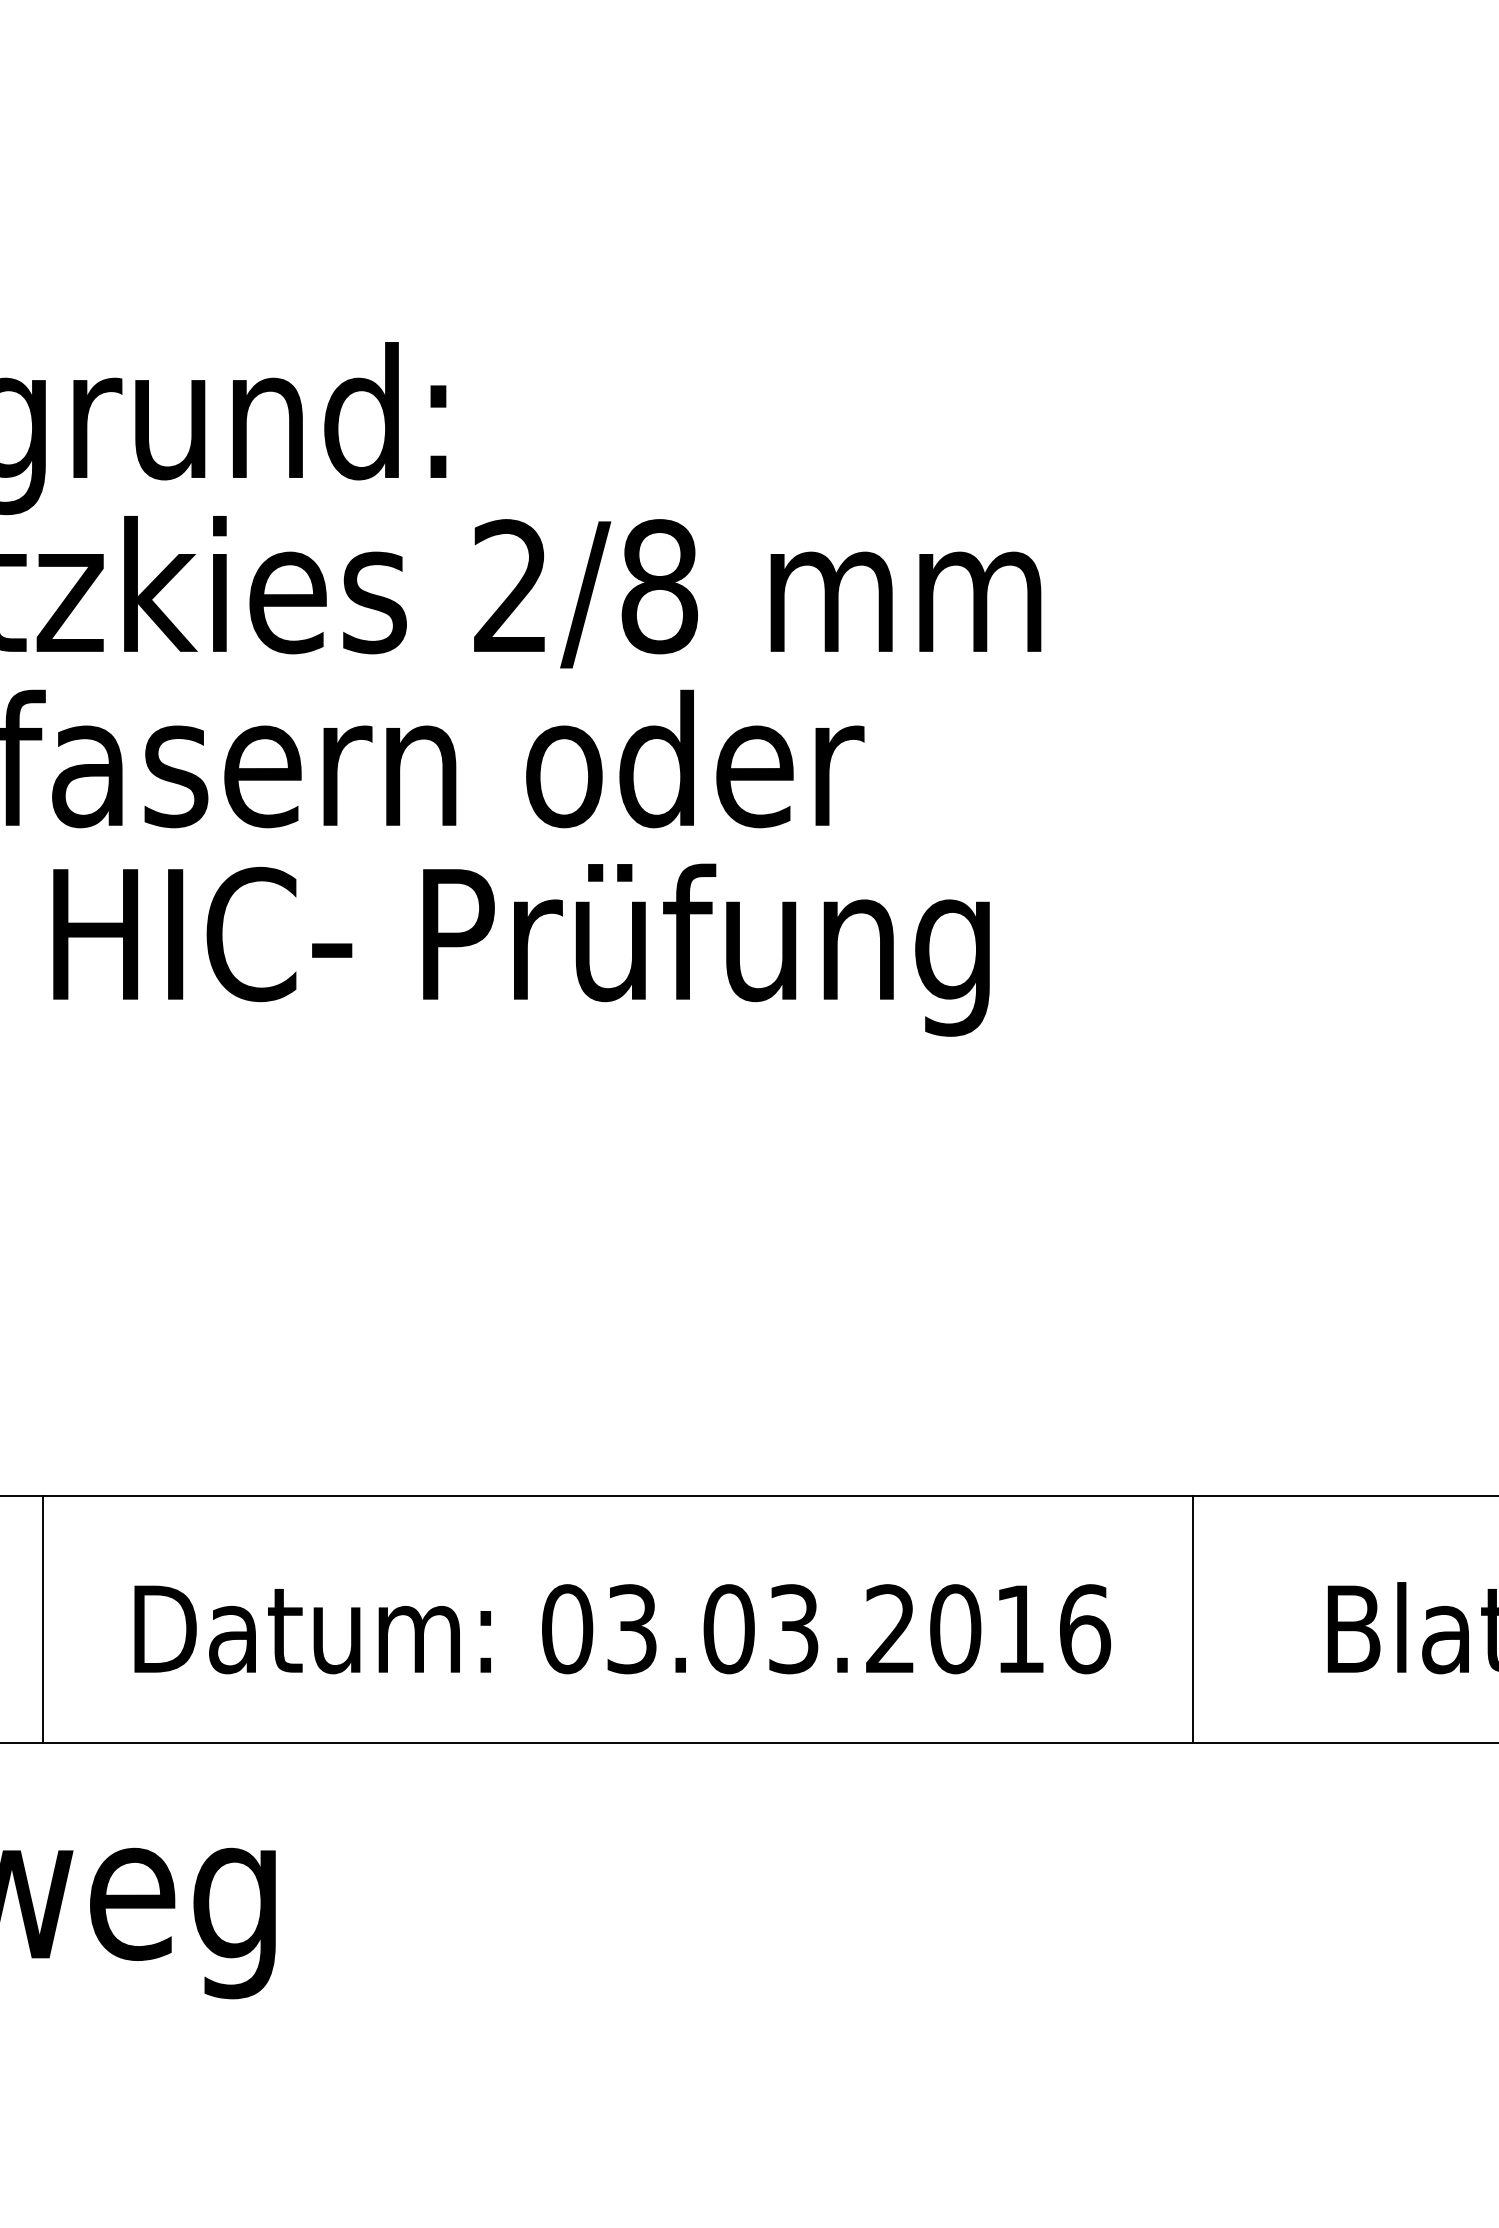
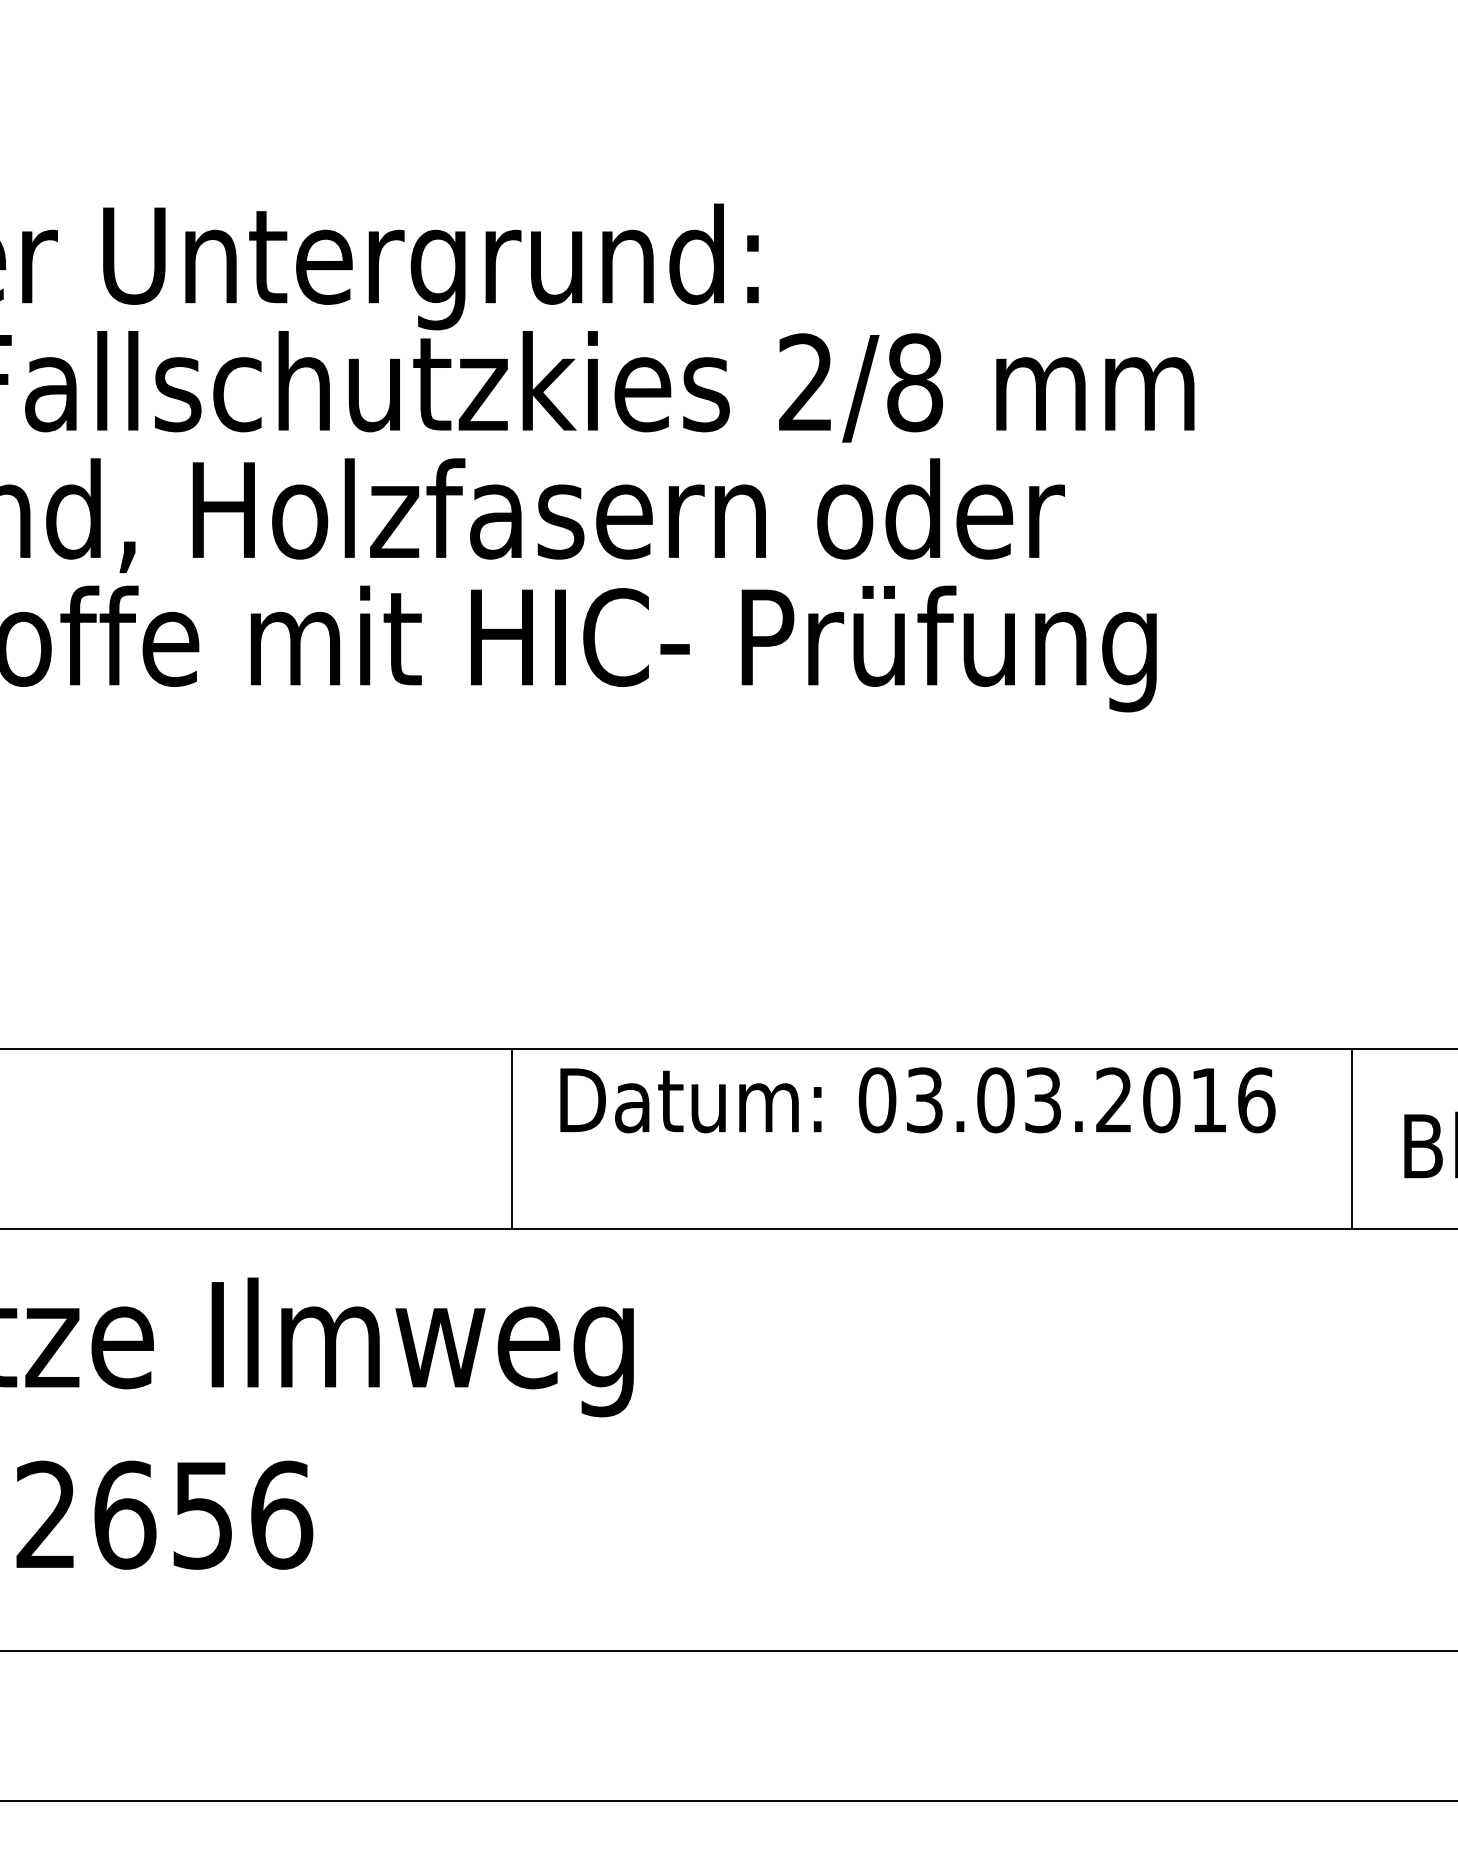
line: (43, 1618) -> (512, 1138), moved
line: (1192, 1618) -> (1351, 1138), moved
text: (622, 1629) -> (917, 1100), moved

